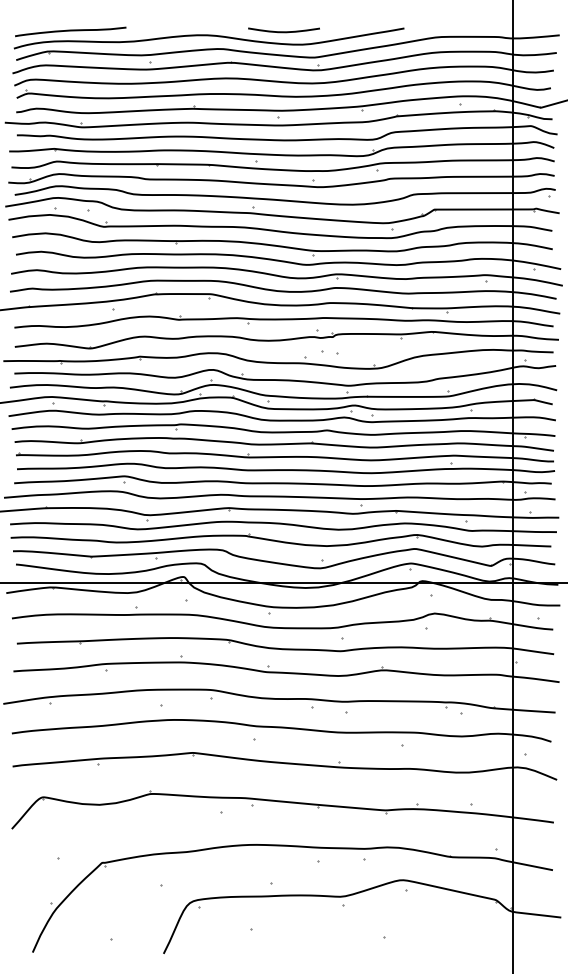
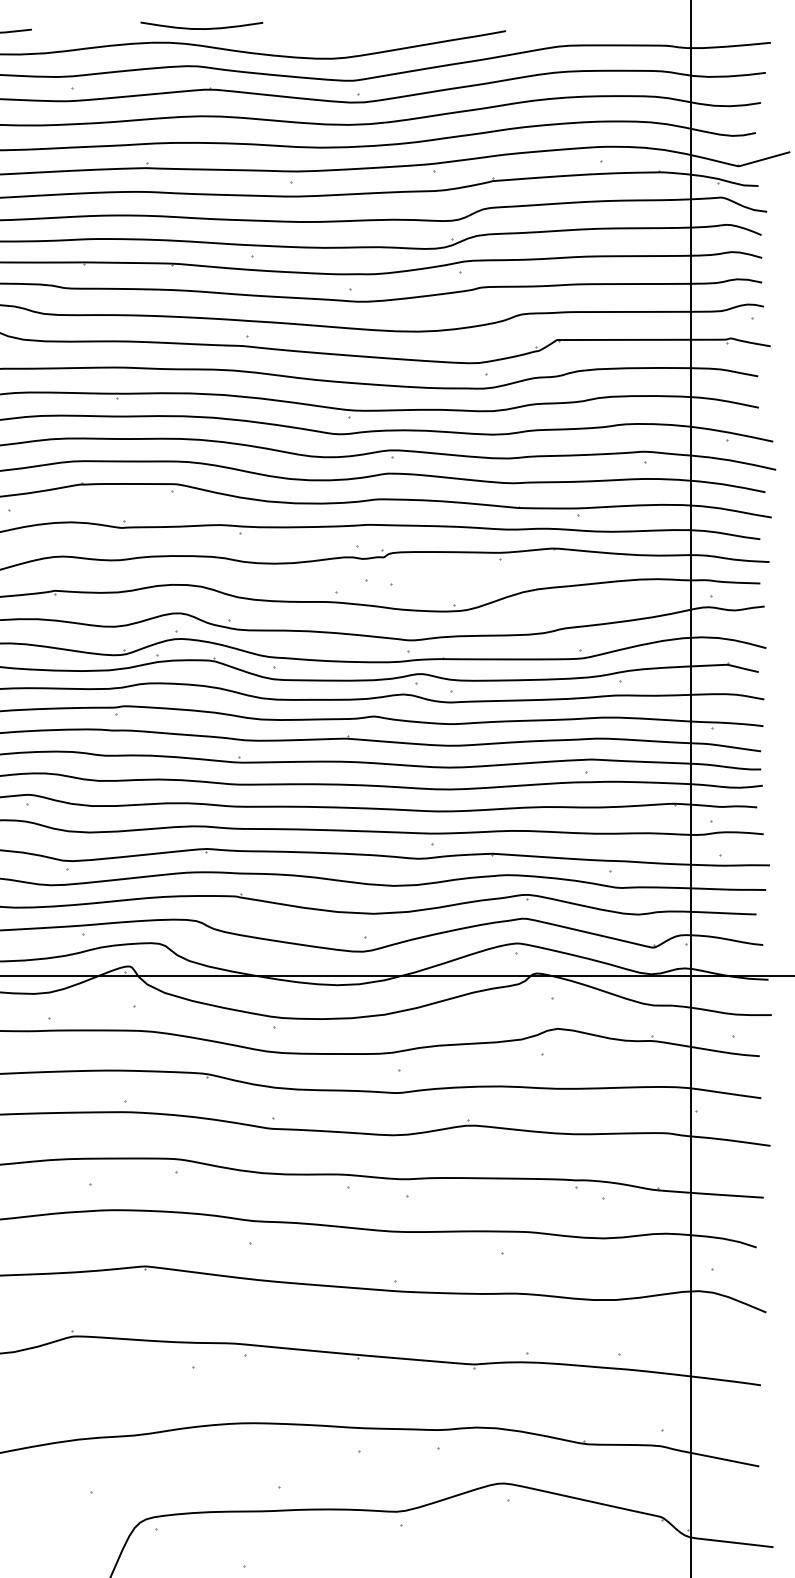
curve: (283, 31) -> (200, 27), moved

